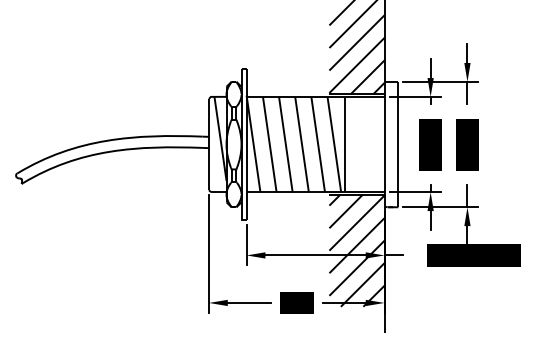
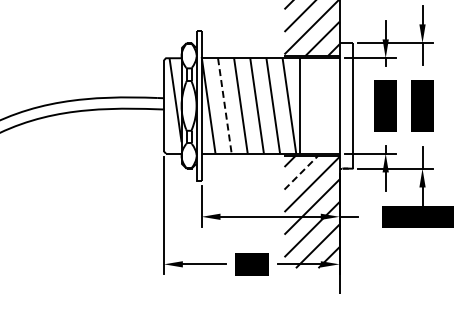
line: (269, 145) -> (224, 106), solid -> dashed
line: (346, 211) -> (301, 172), solid -> dashed

